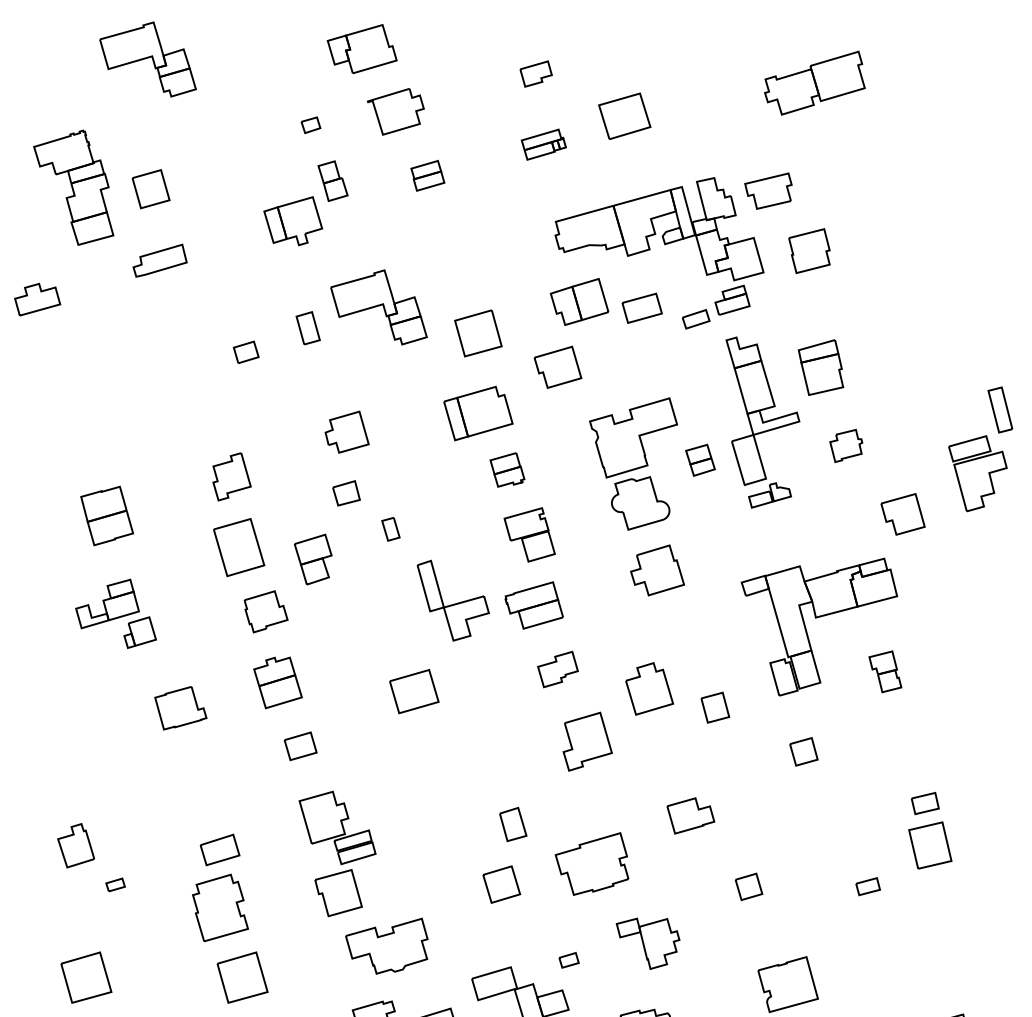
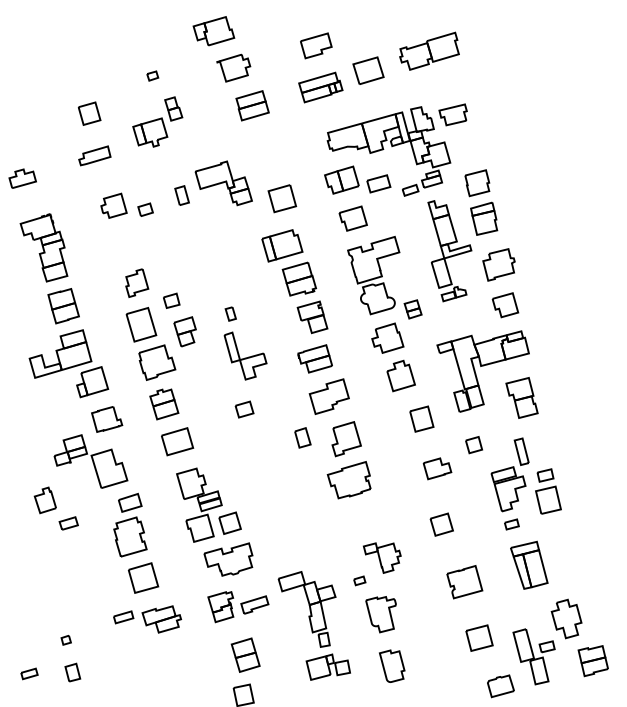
part: (147, 59) -> (87, 37), removed
part: (536, 73) -> (316, 45), size x1.67
part: (814, 81) -> (429, 50), moved
part: (310, 124) -> (152, 75), moved
part: (543, 144) -> (320, 87), size x1.67
part: (427, 175) -> (252, 105), size x1.67
part: (72, 187) -> (43, 247), moved
part: (305, 202) -> (157, 121), moved
part: (809, 251) -> (477, 183), moved
part: (556, 367) -> (352, 218), moved
part: (346, 431) -> (113, 205), moved
part: (845, 445) -> (498, 264), size x1.67
part: (979, 448) -> (509, 474), moved
part: (699, 460) -> (412, 309), moved
part: (507, 468) -> (299, 278), size x1.67
part: (346, 492) -> (171, 300), moved
part: (903, 514) -> (505, 305), moved
part: (453, 599) -> (245, 355), moved
part: (266, 611) -> (157, 362), size x1.43
part: (115, 613) -> (68, 363), size x1.67
part: (556, 669) -> (328, 396), size x1.67
part: (884, 671) -> (521, 397), size x1.67
part: (648, 688) -> (400, 375), moved
part: (414, 691) -> (244, 409), size x0.62
part: (714, 706) -> (421, 418), size x1.43
part: (300, 745) -> (177, 441), size x1.67
part: (152, 779) -> (90, 461), added
part: (690, 815) -> (437, 468), moved
part: (512, 823) -> (302, 437), moved
part: (590, 864) -> (348, 480), moved
part: (500, 883) -> (229, 522), moved
part: (115, 884) -> (68, 523), size x1.67
part: (748, 886) -> (441, 524), size x1.43
part: (898, 954) -> (529, 564), added
part: (568, 959) -> (359, 580), moved
part: (86, 976) -> (51, 577), removed

